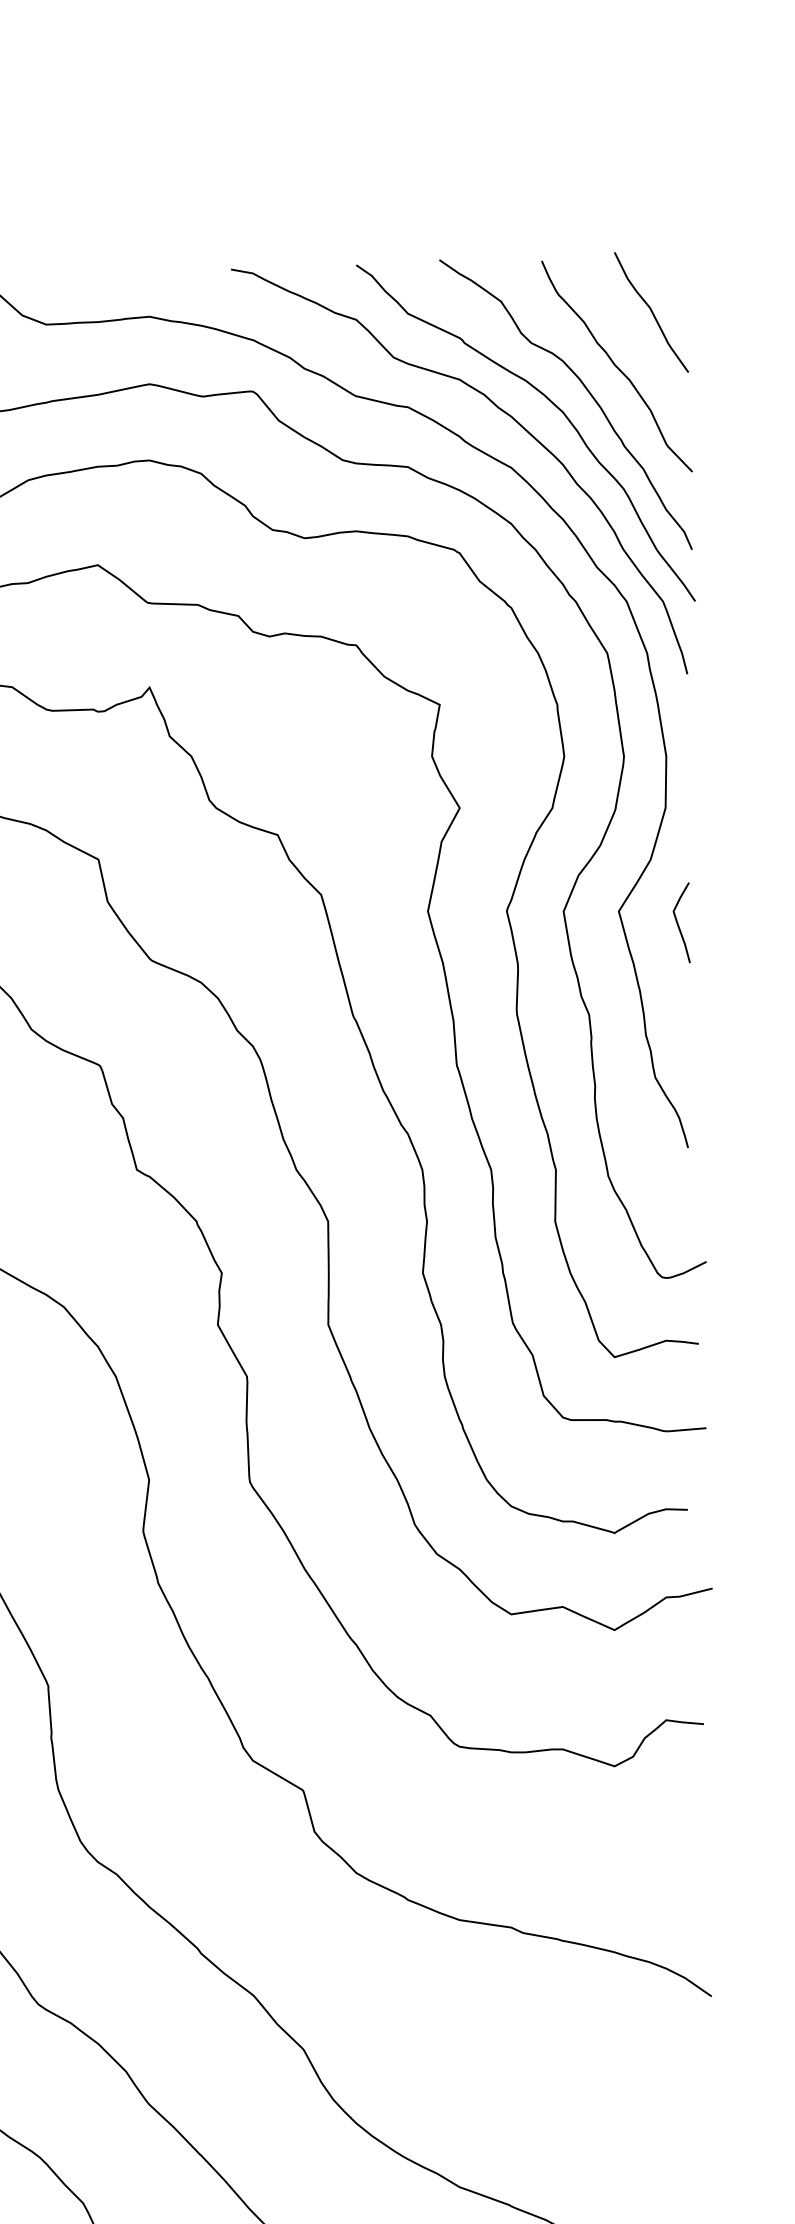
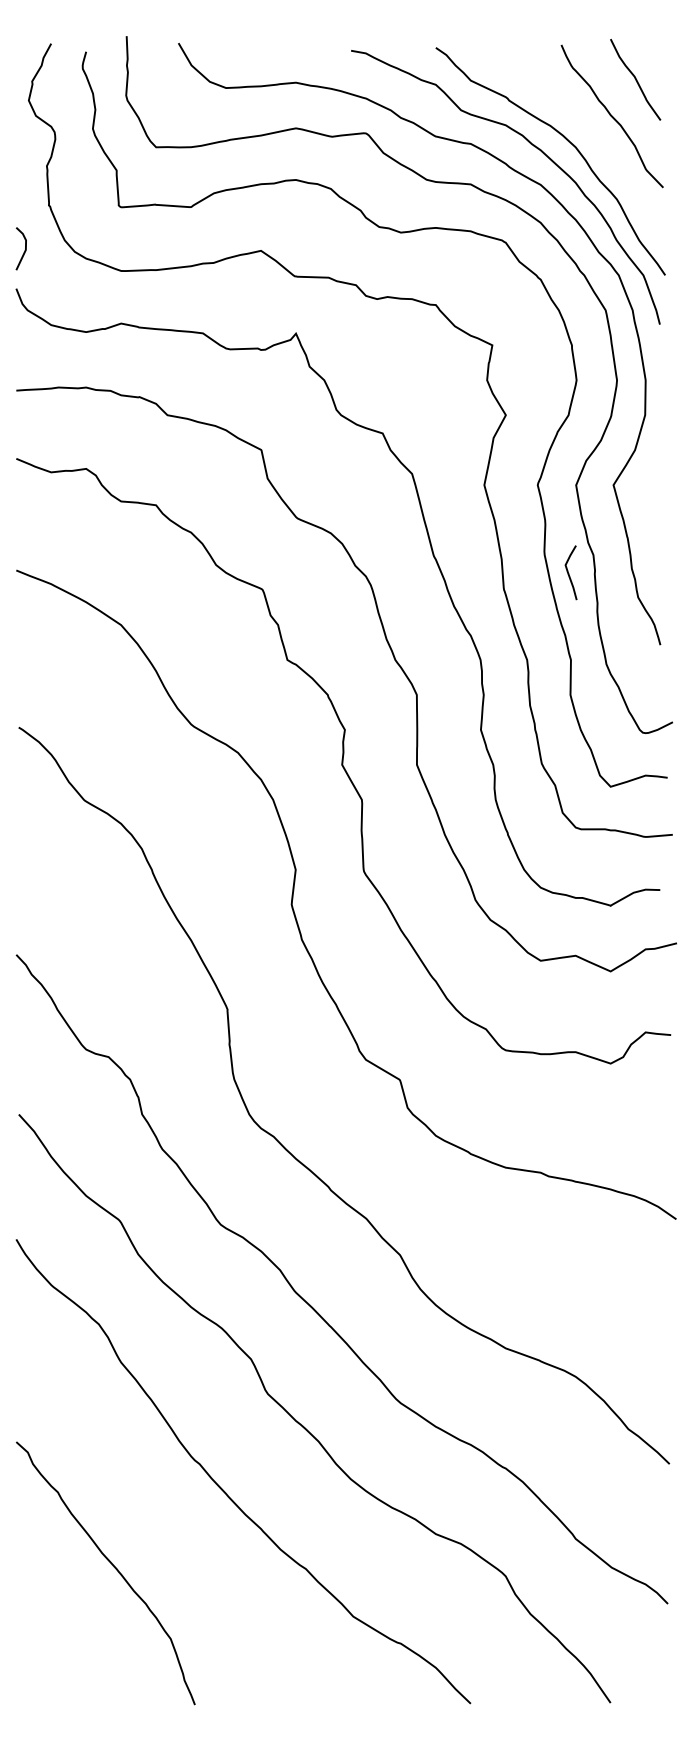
curve: (583, 387) -> (589, 130), removed
curve: (679, 923) -> (569, 573), moved

